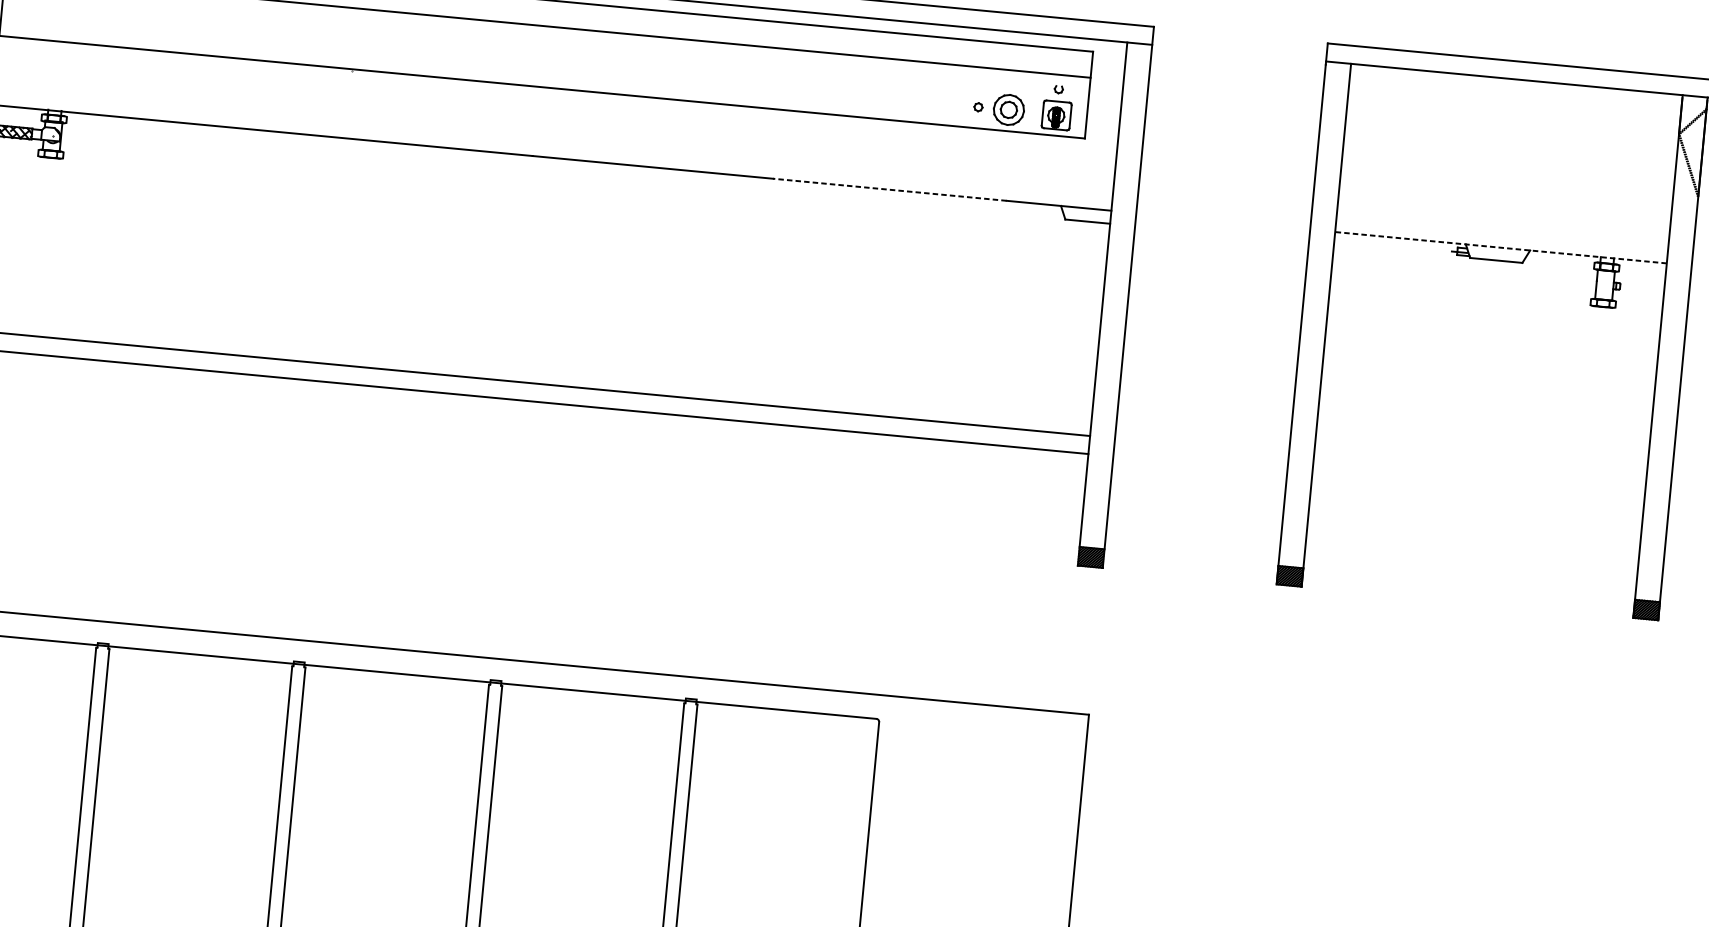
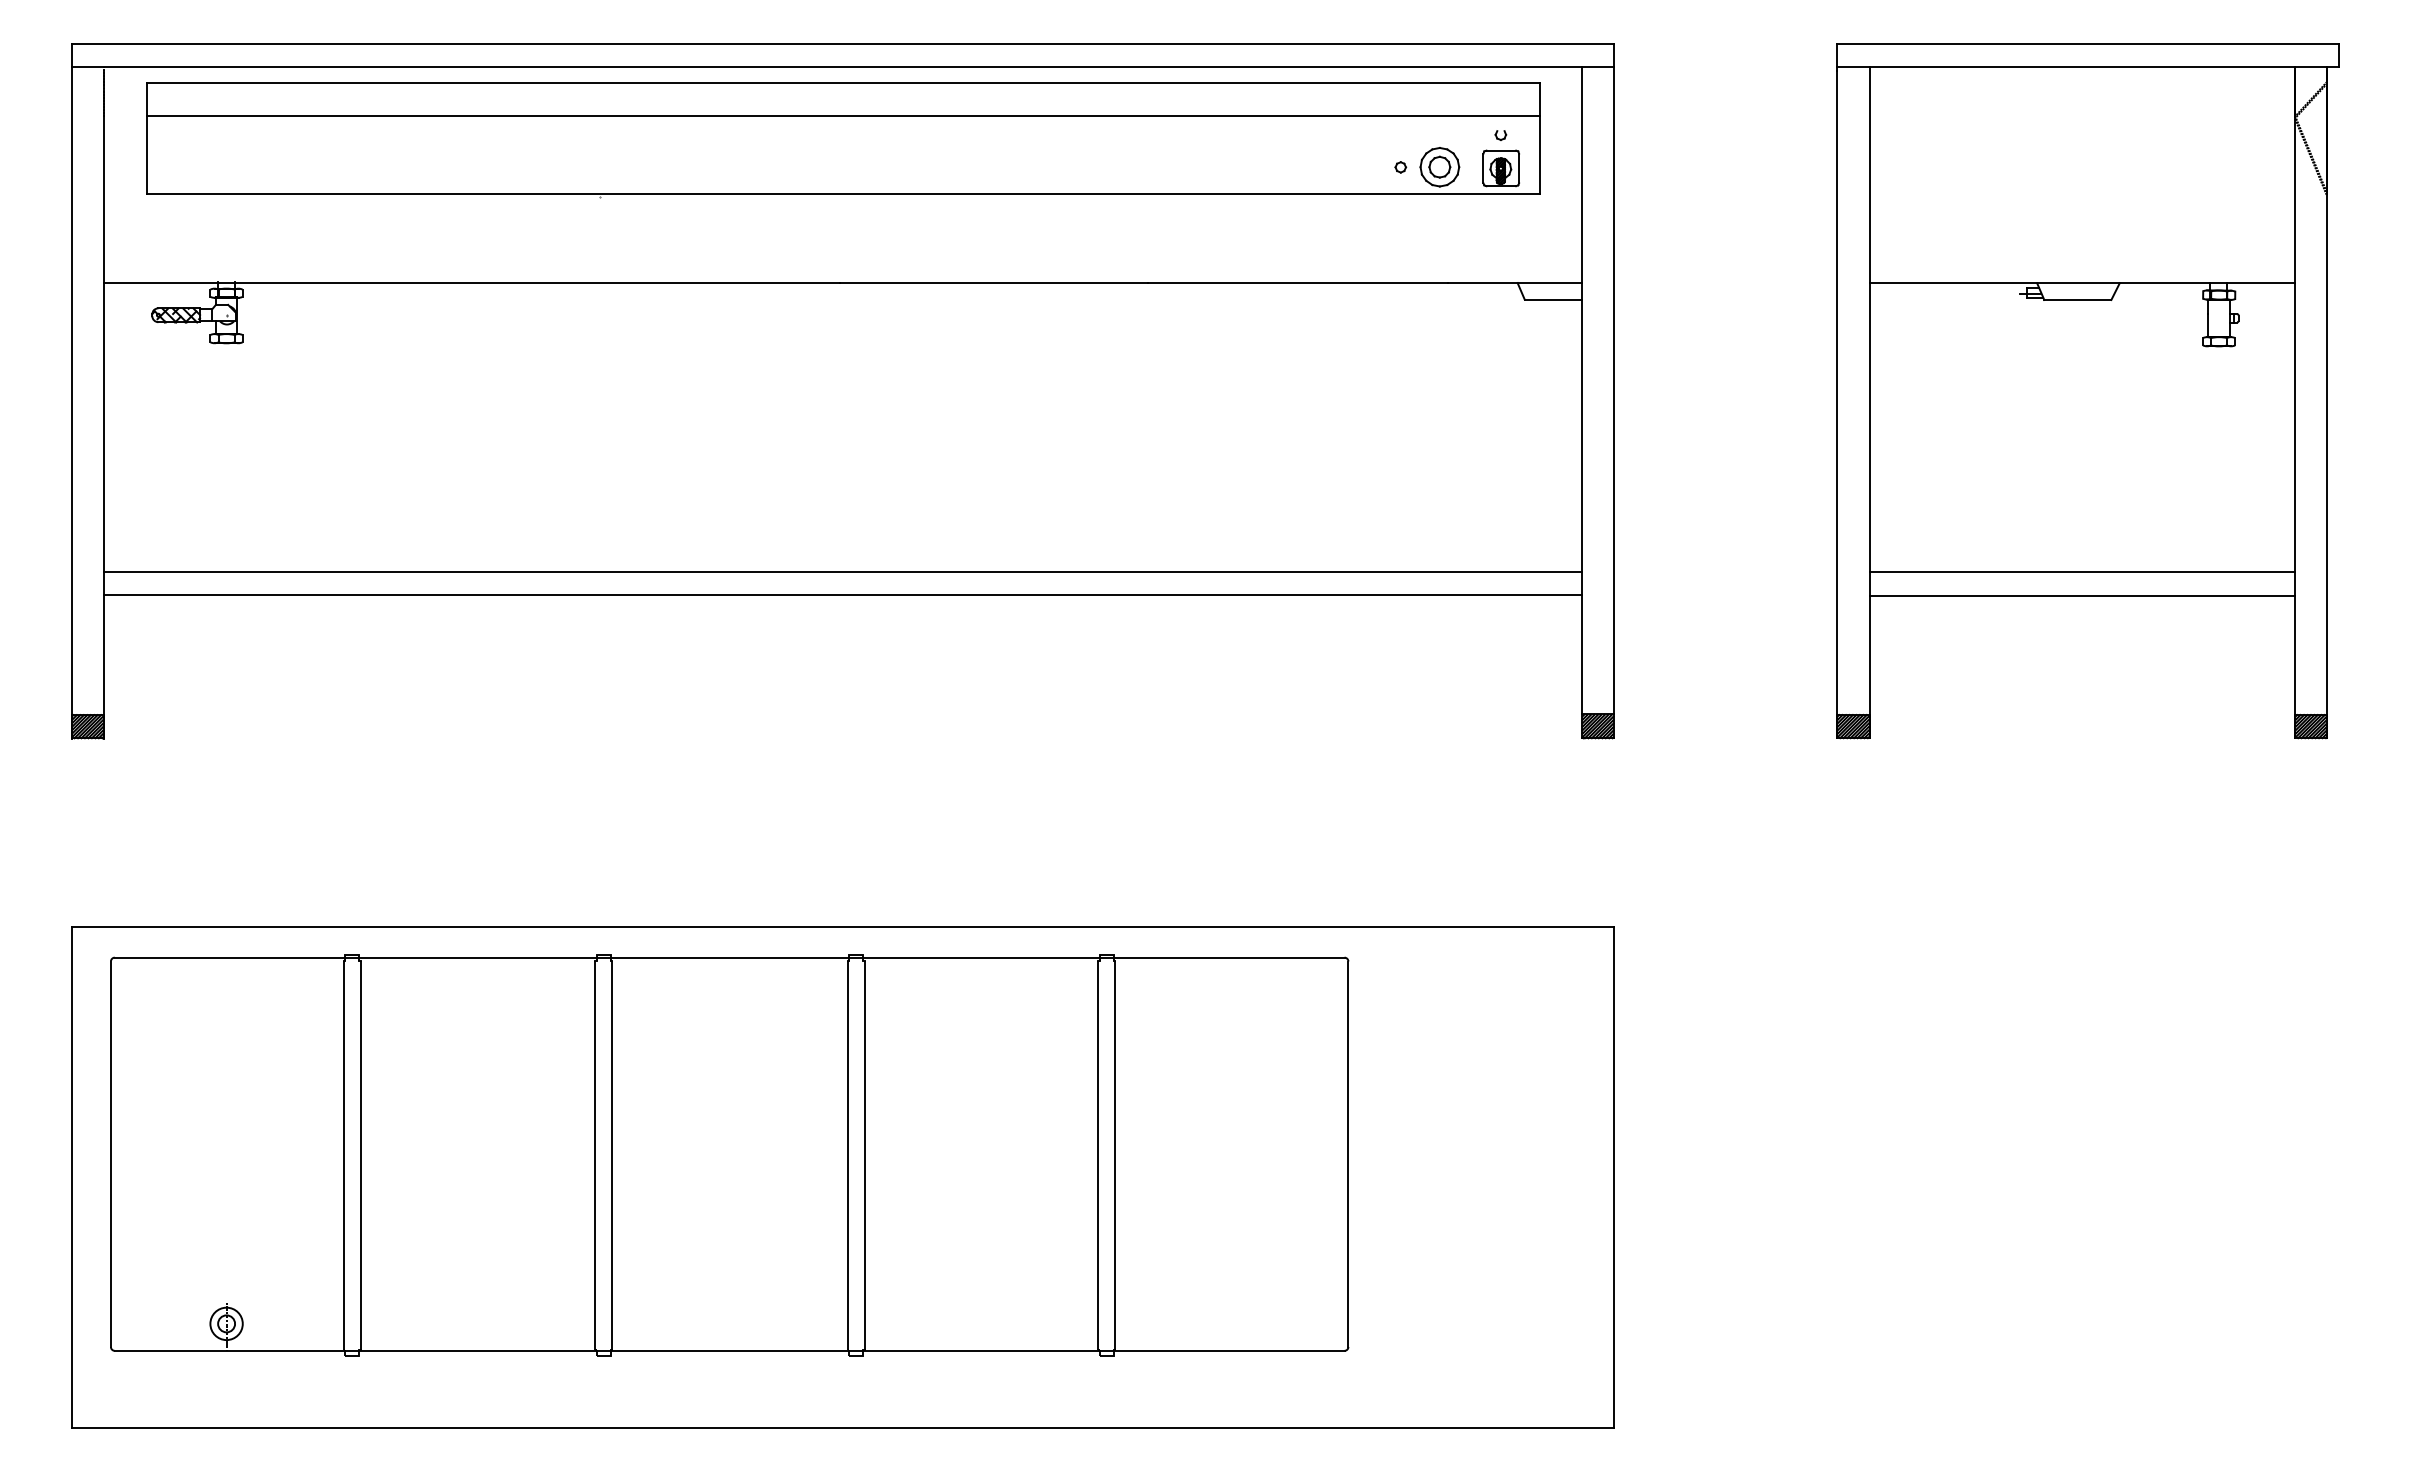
line: (889, 190) -> (1297, 283), dashed -> solid
line: (1501, 247) -> (2082, 283), dashed -> solid
line: (1479, 473) -> (2082, 572), added
line: (1478, 491) -> (2082, 595), added

